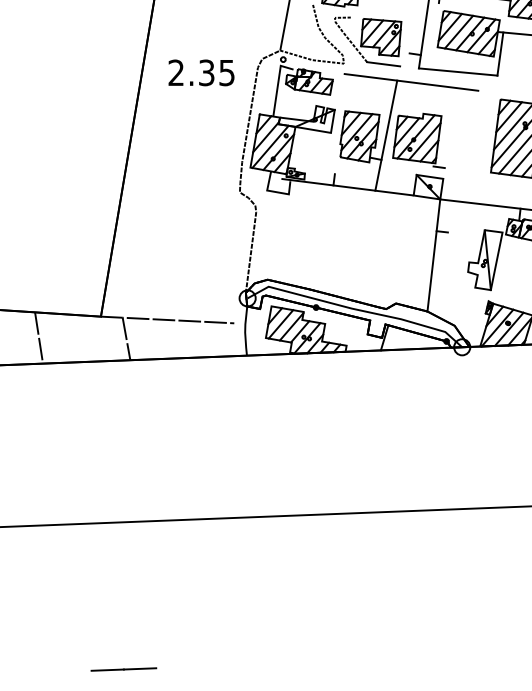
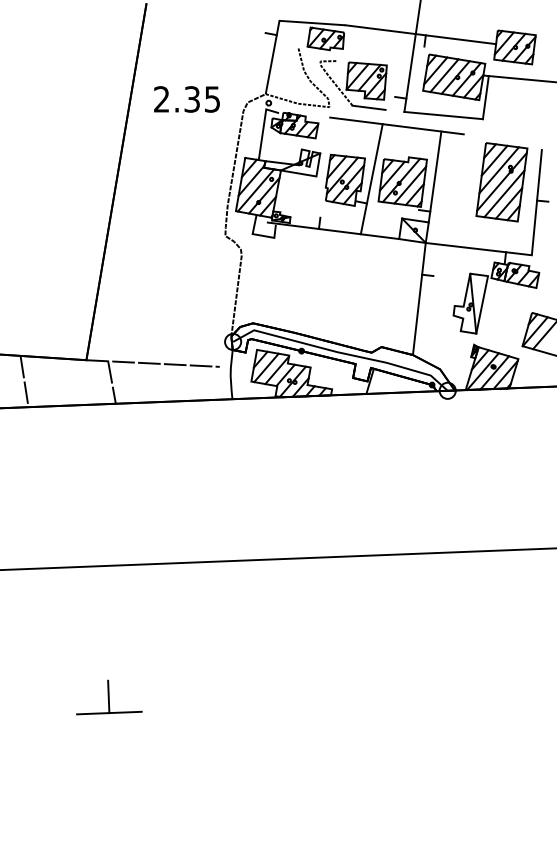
text: (201, 72) -> (186, 99), moved
line: (449, 132) -> (434, 176), added
line: (123, 652) -> (108, 696), added

